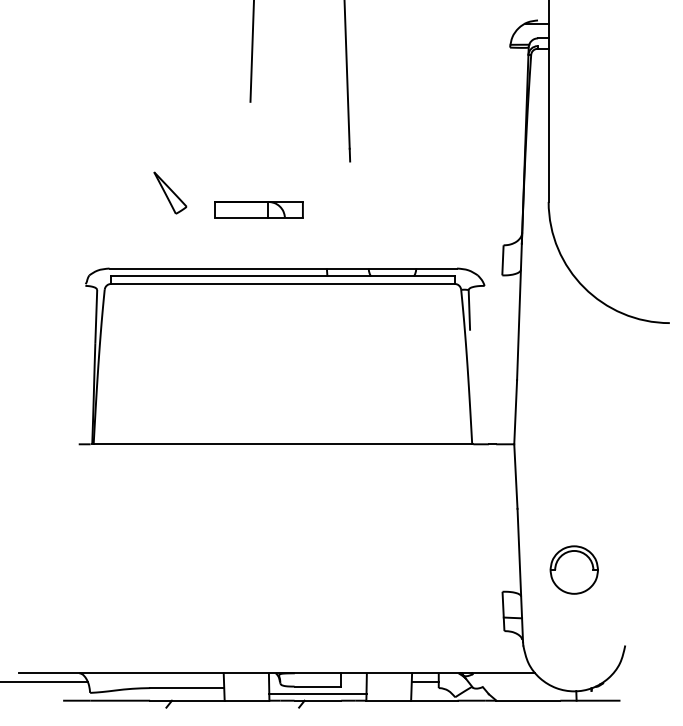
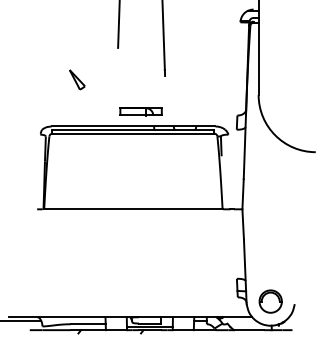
part: (170, 192) -> (77, 79), moved
part: (257, 209) -> (140, 111), moved
part: (573, 569) -> (270, 301), moved

